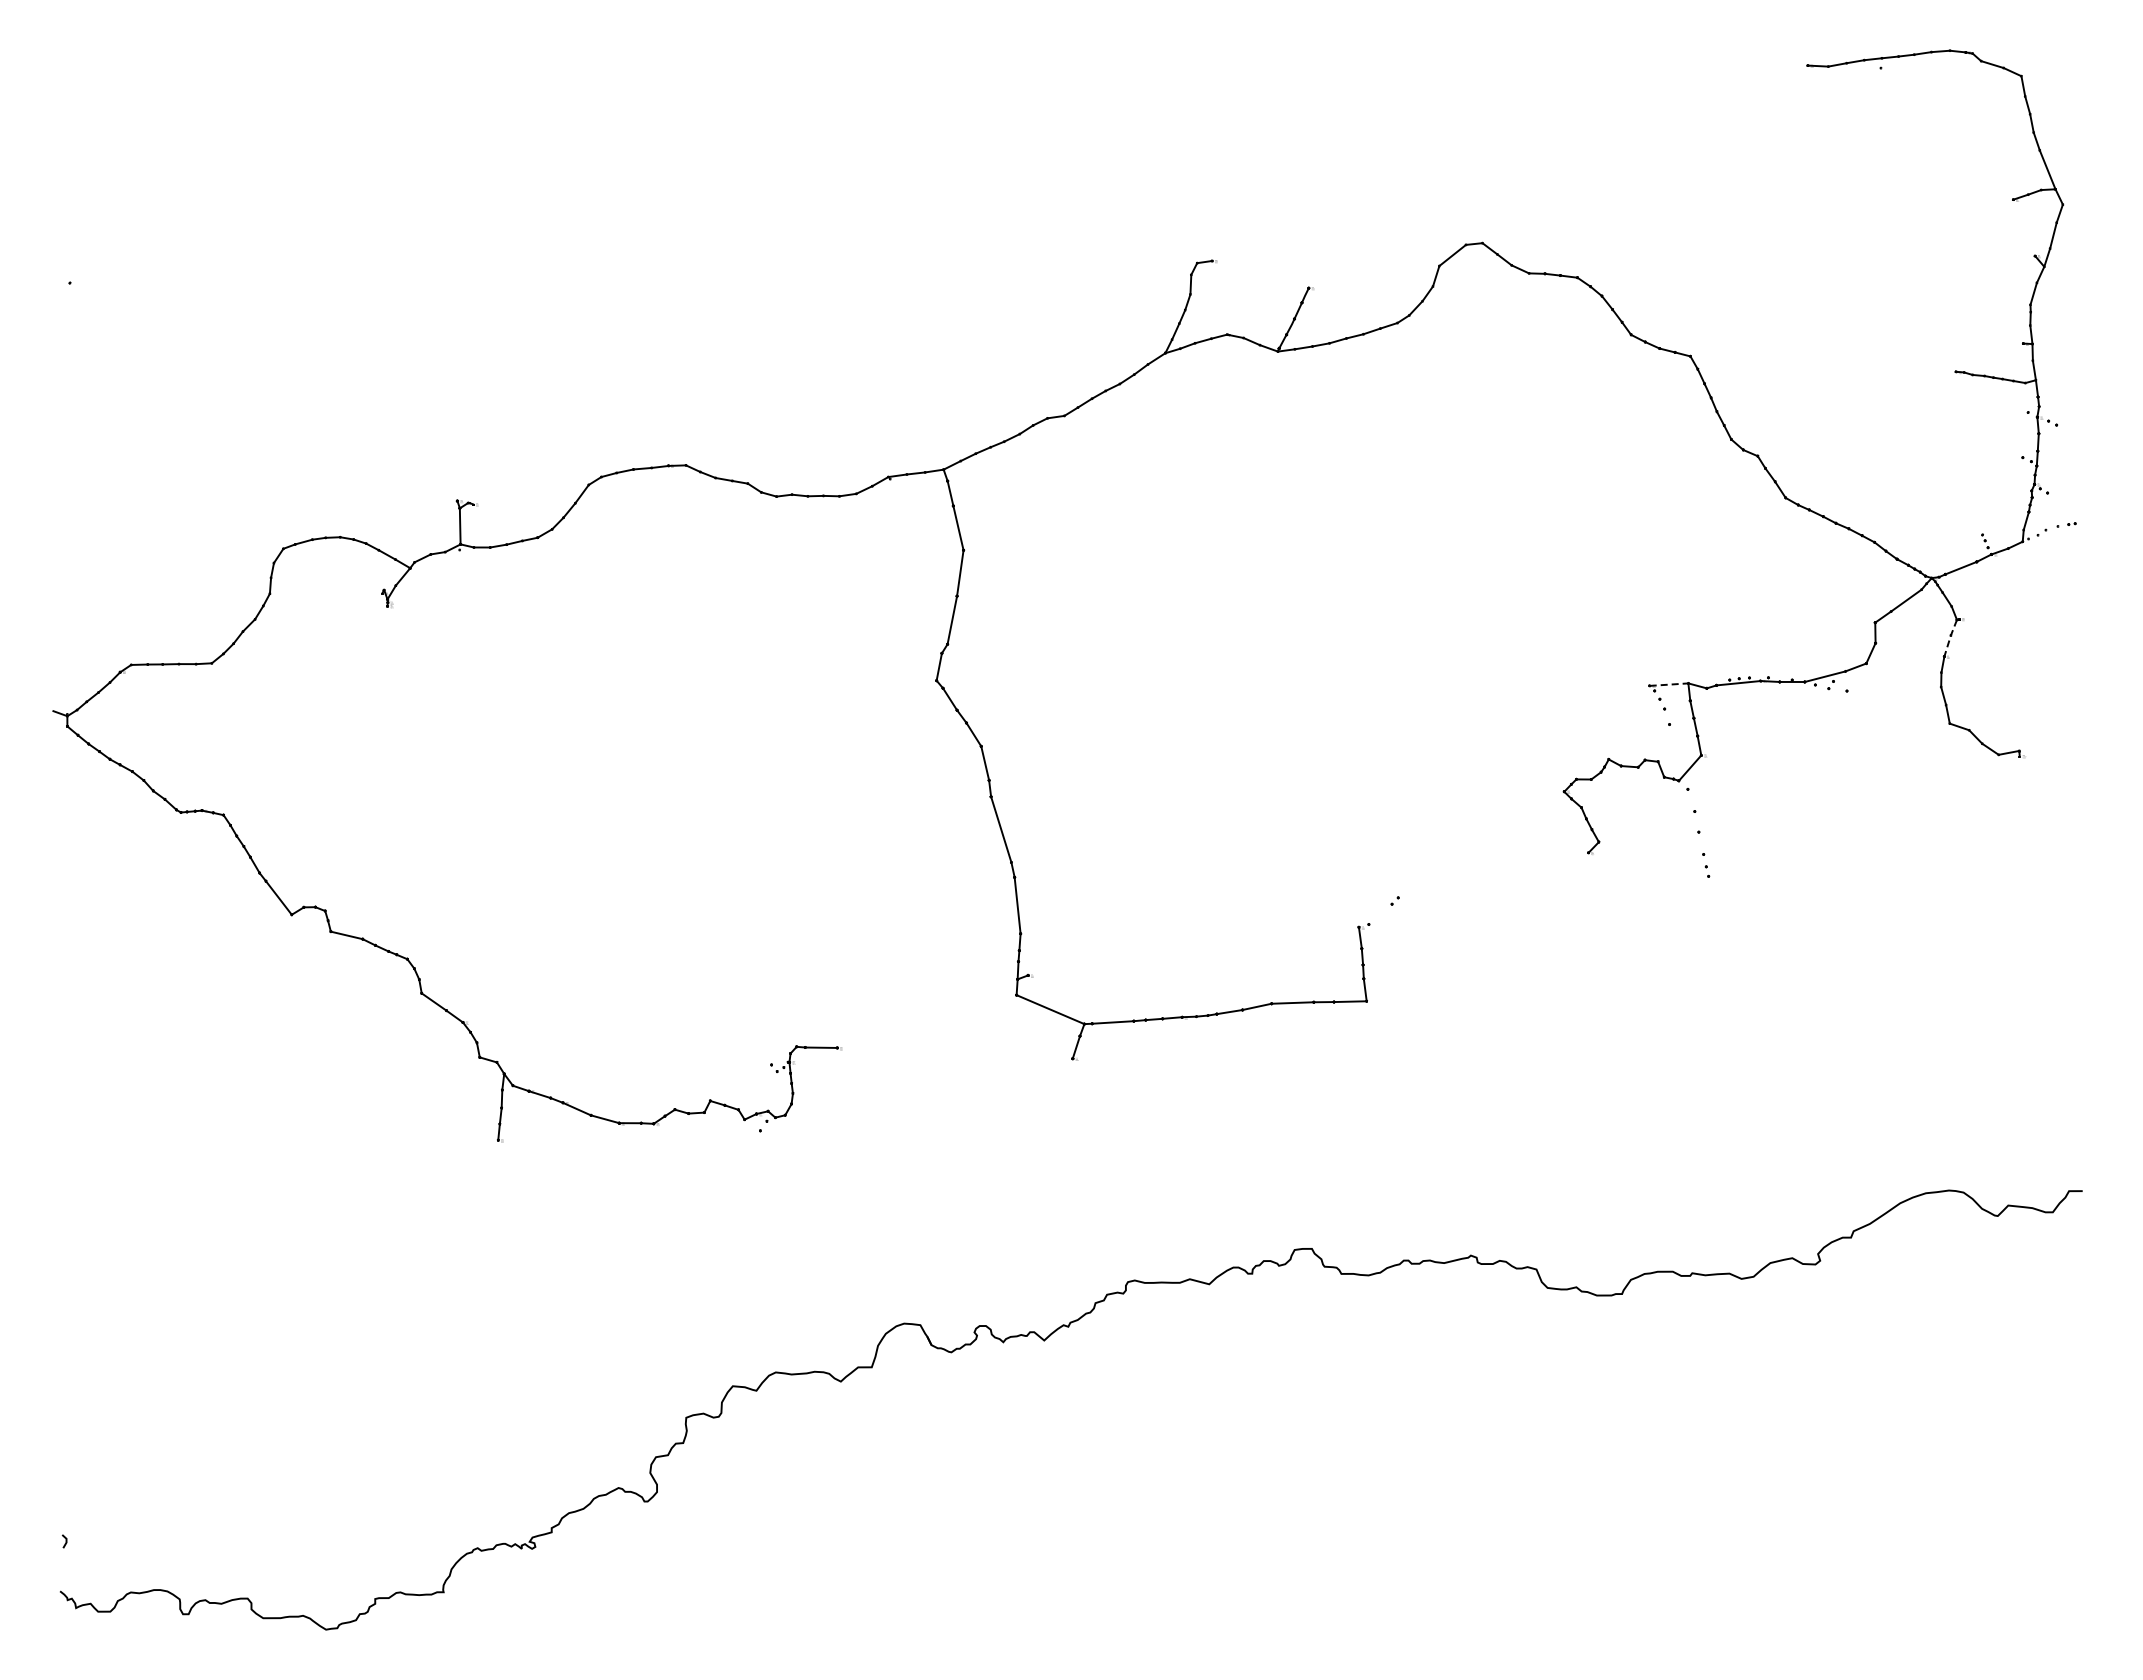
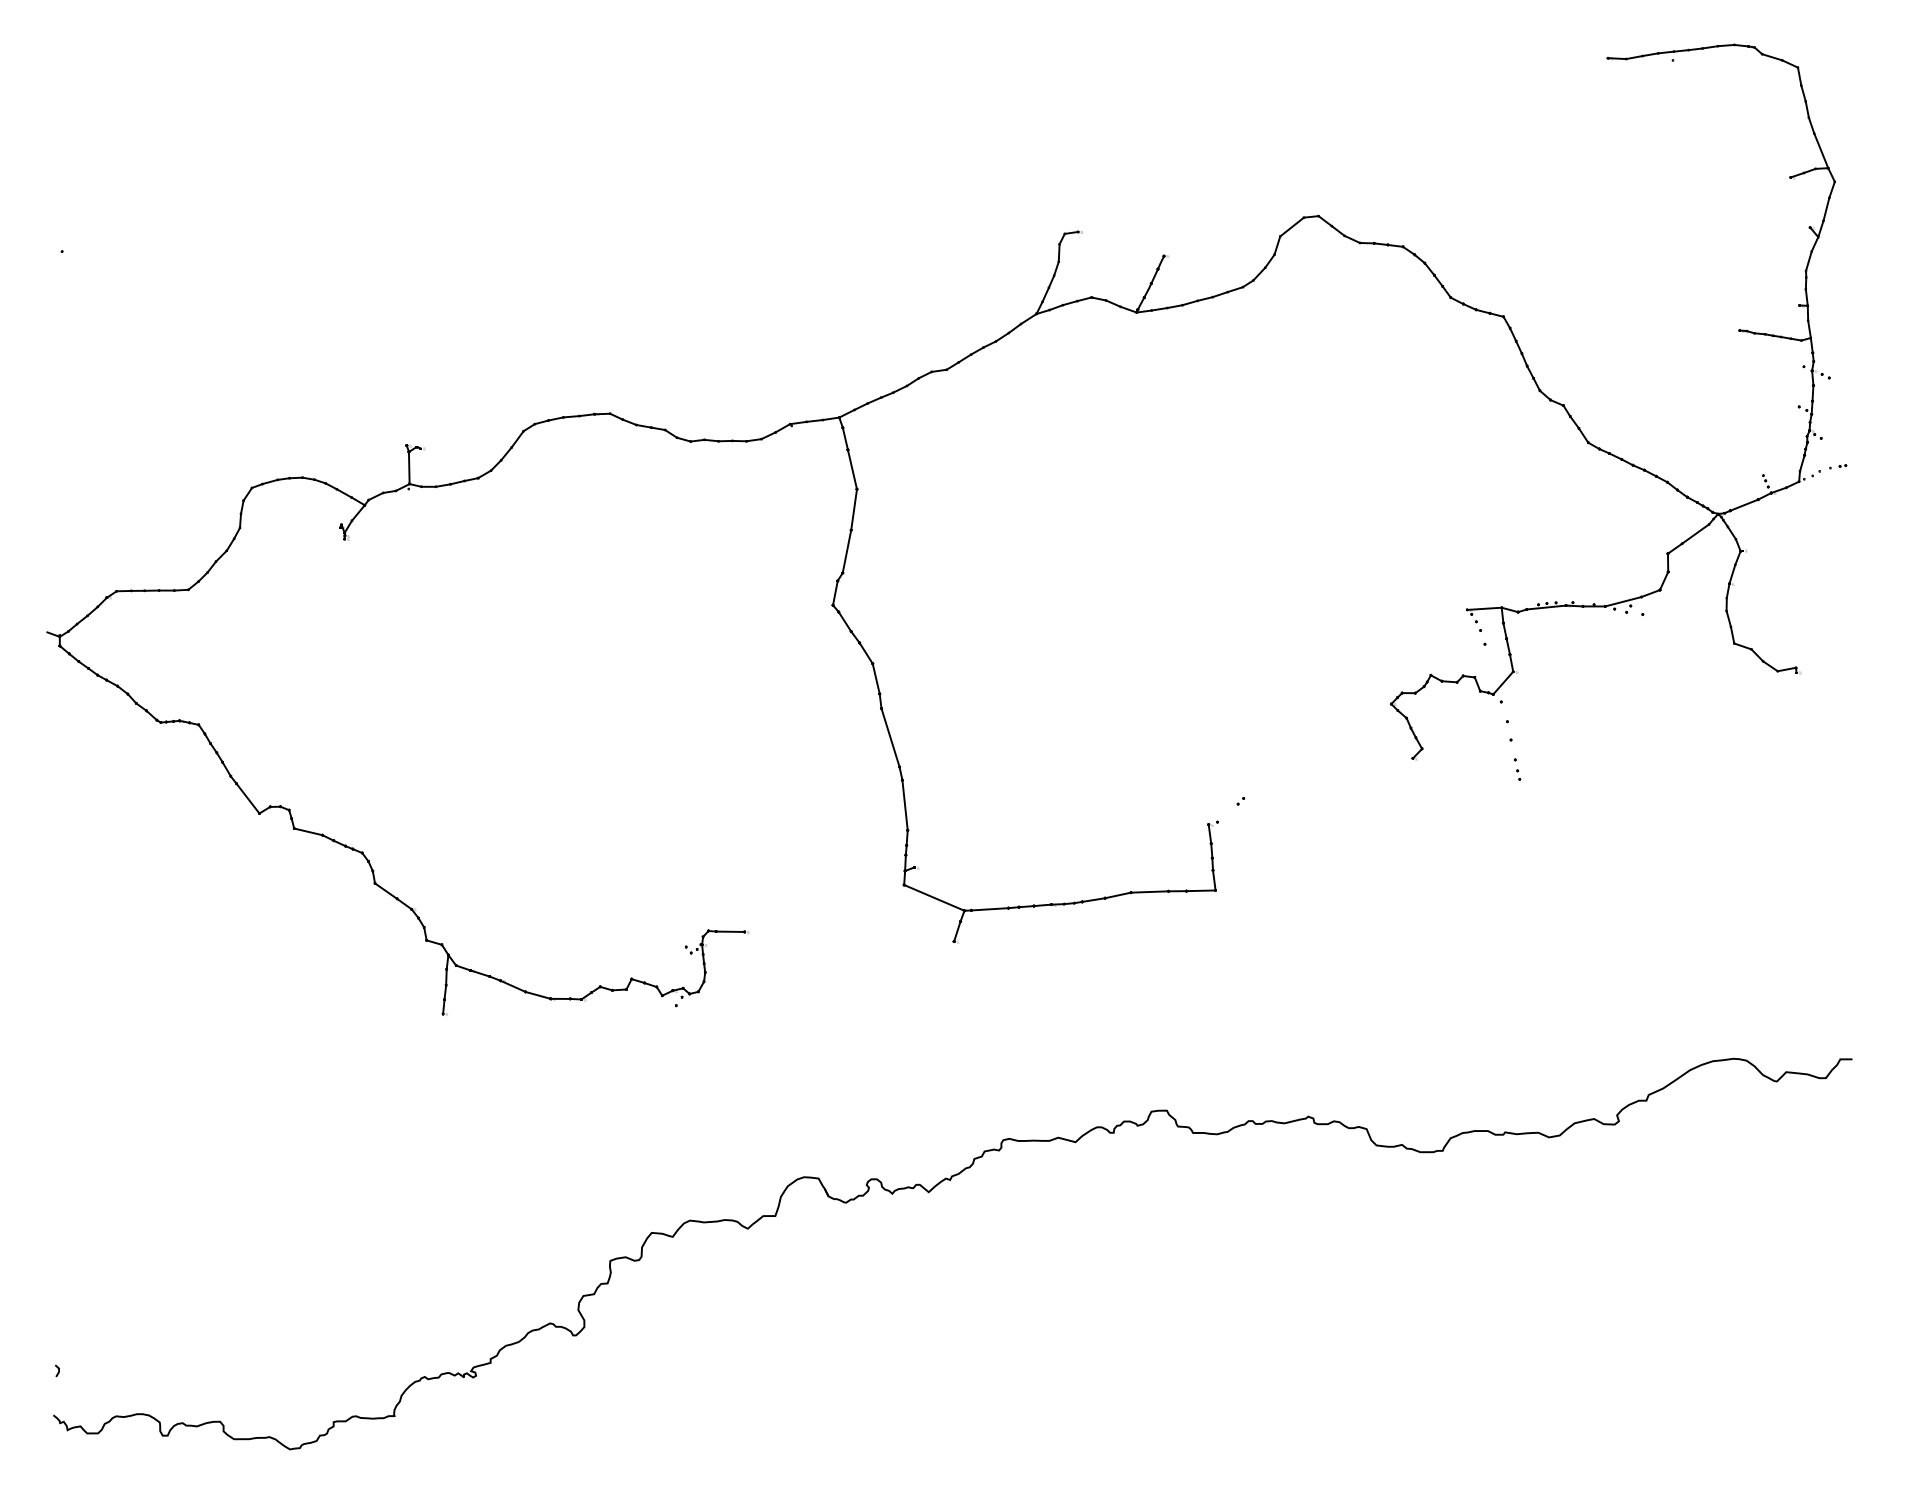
line: (1950, 638) -> (1734, 567), dashed -> solid
line: (1669, 684) -> (1484, 608), dashed -> solid

